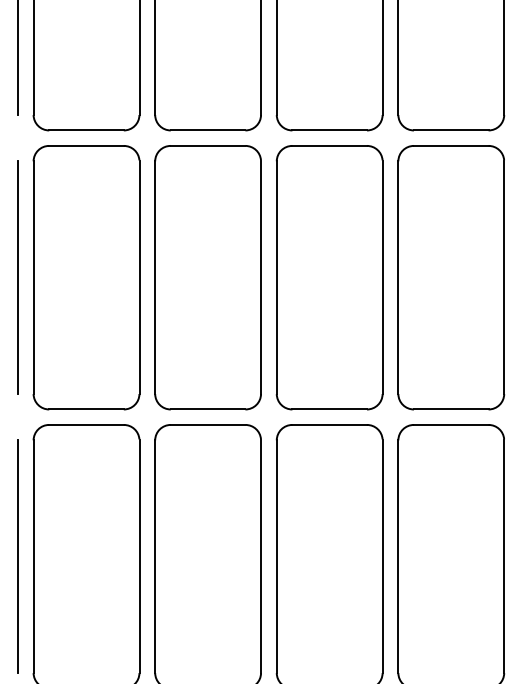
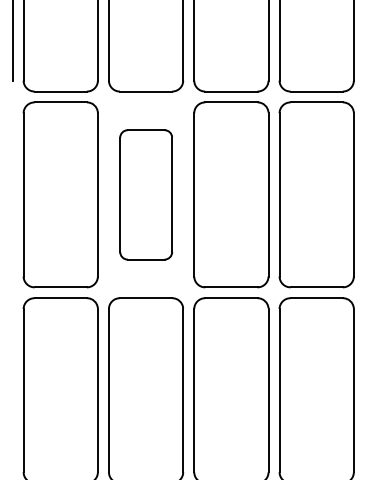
line: (17, 277) -> (12, 194), removed
part: (208, 277) -> (146, 194), size x0.7
line: (17, 556) -> (12, 390), removed

